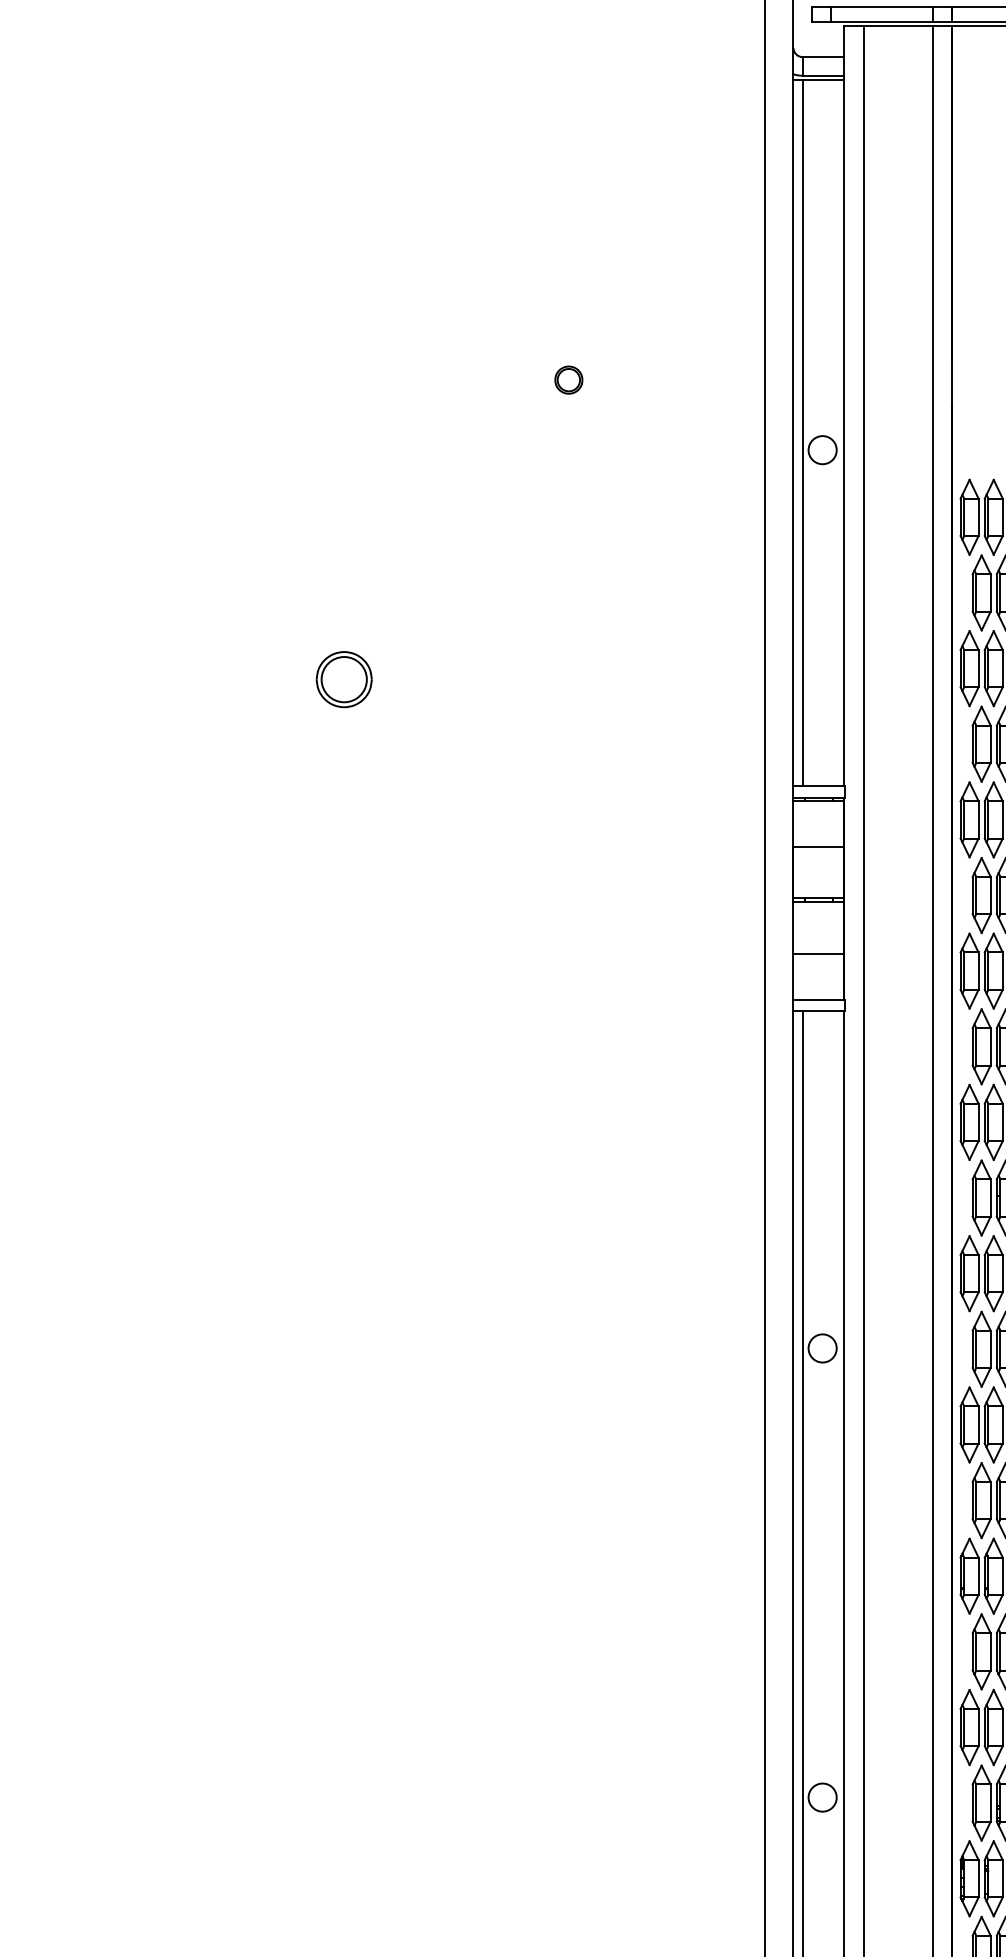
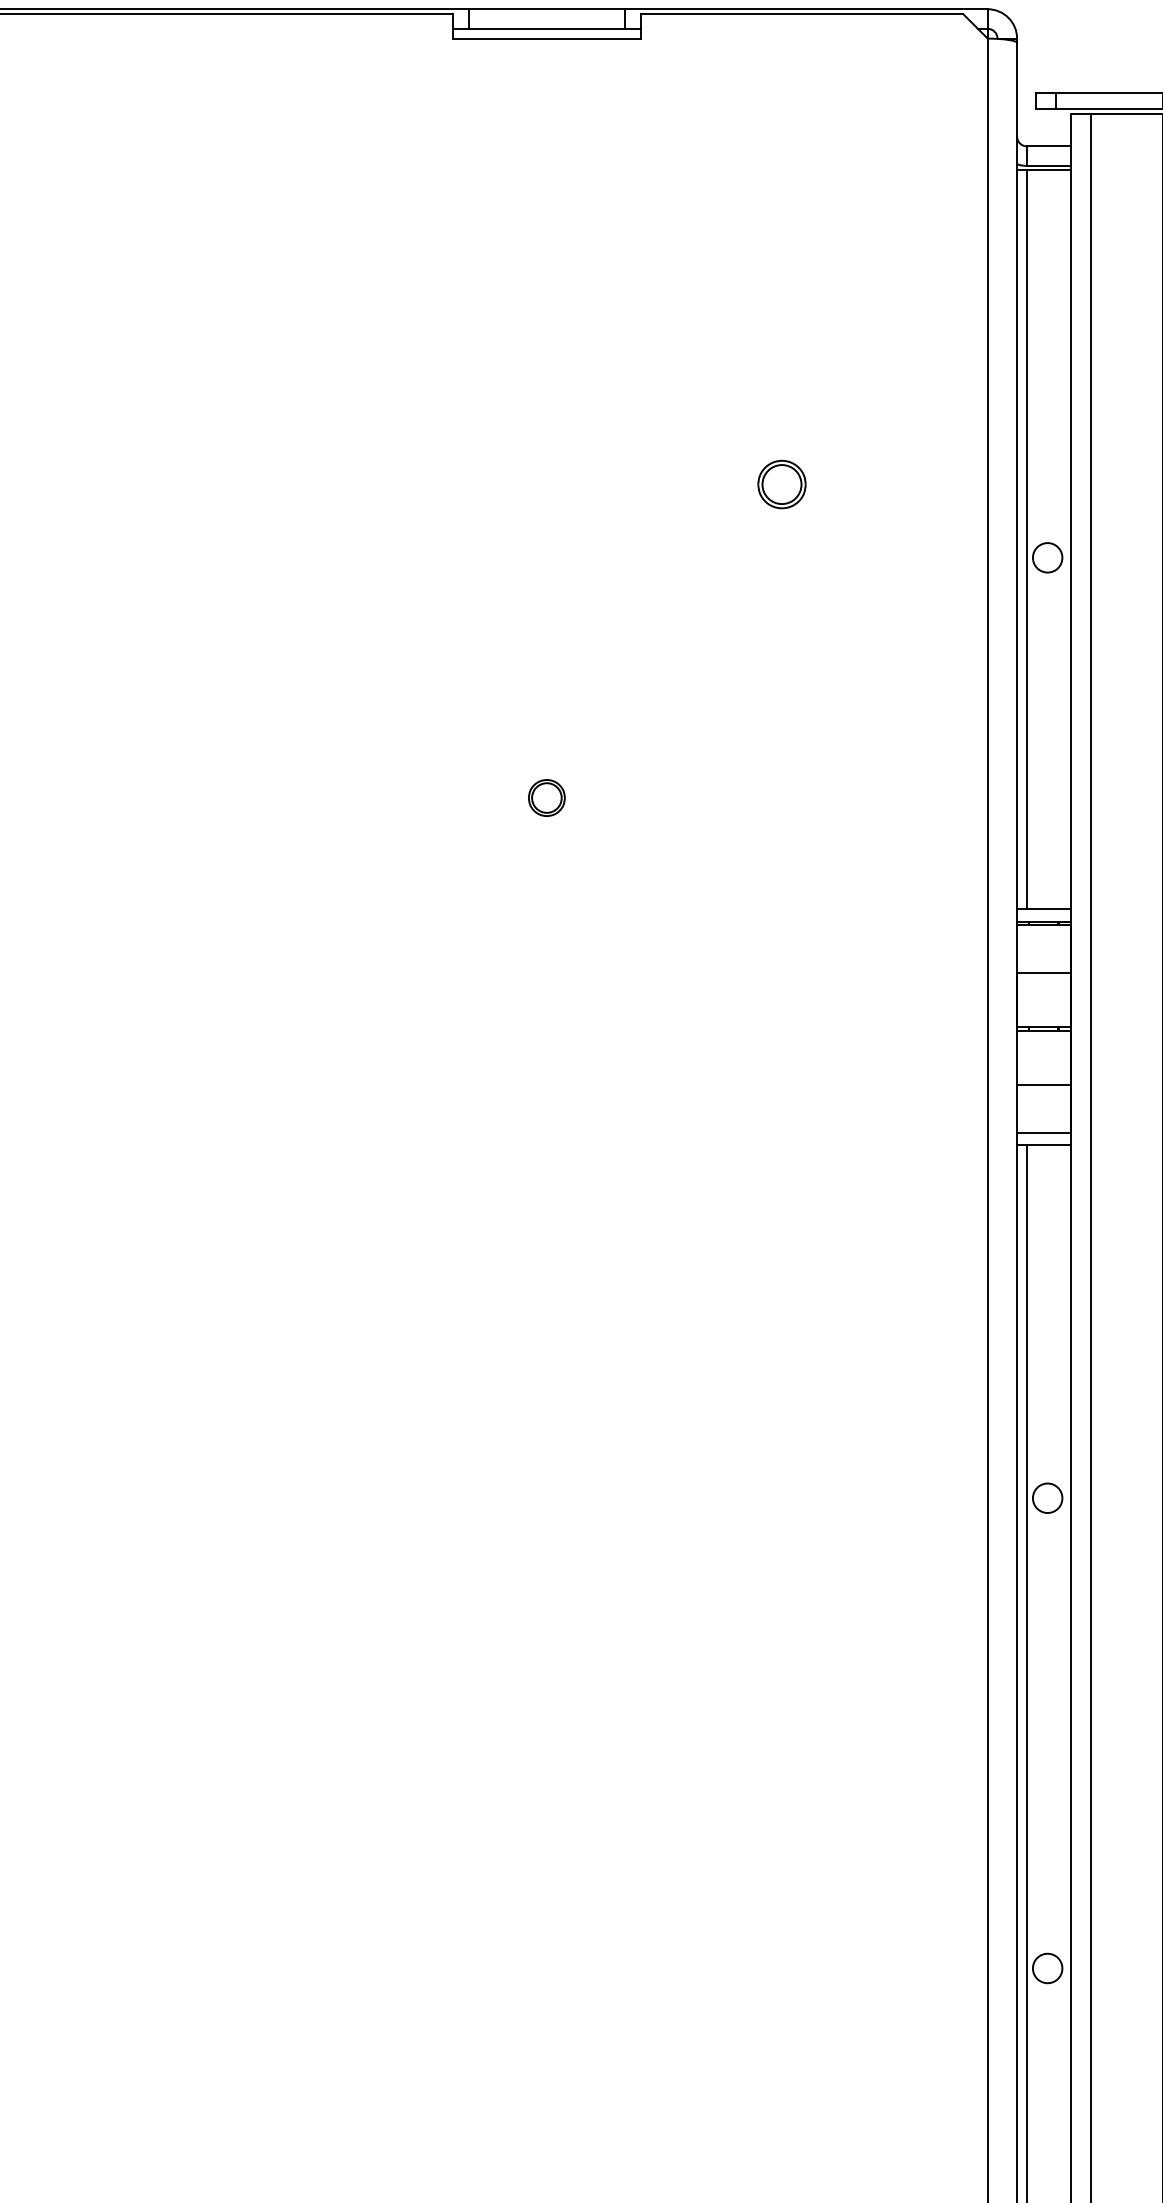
part: (568, 380) -> (781, 484), size x1.67
part: (343, 679) -> (546, 797), size x0.62

